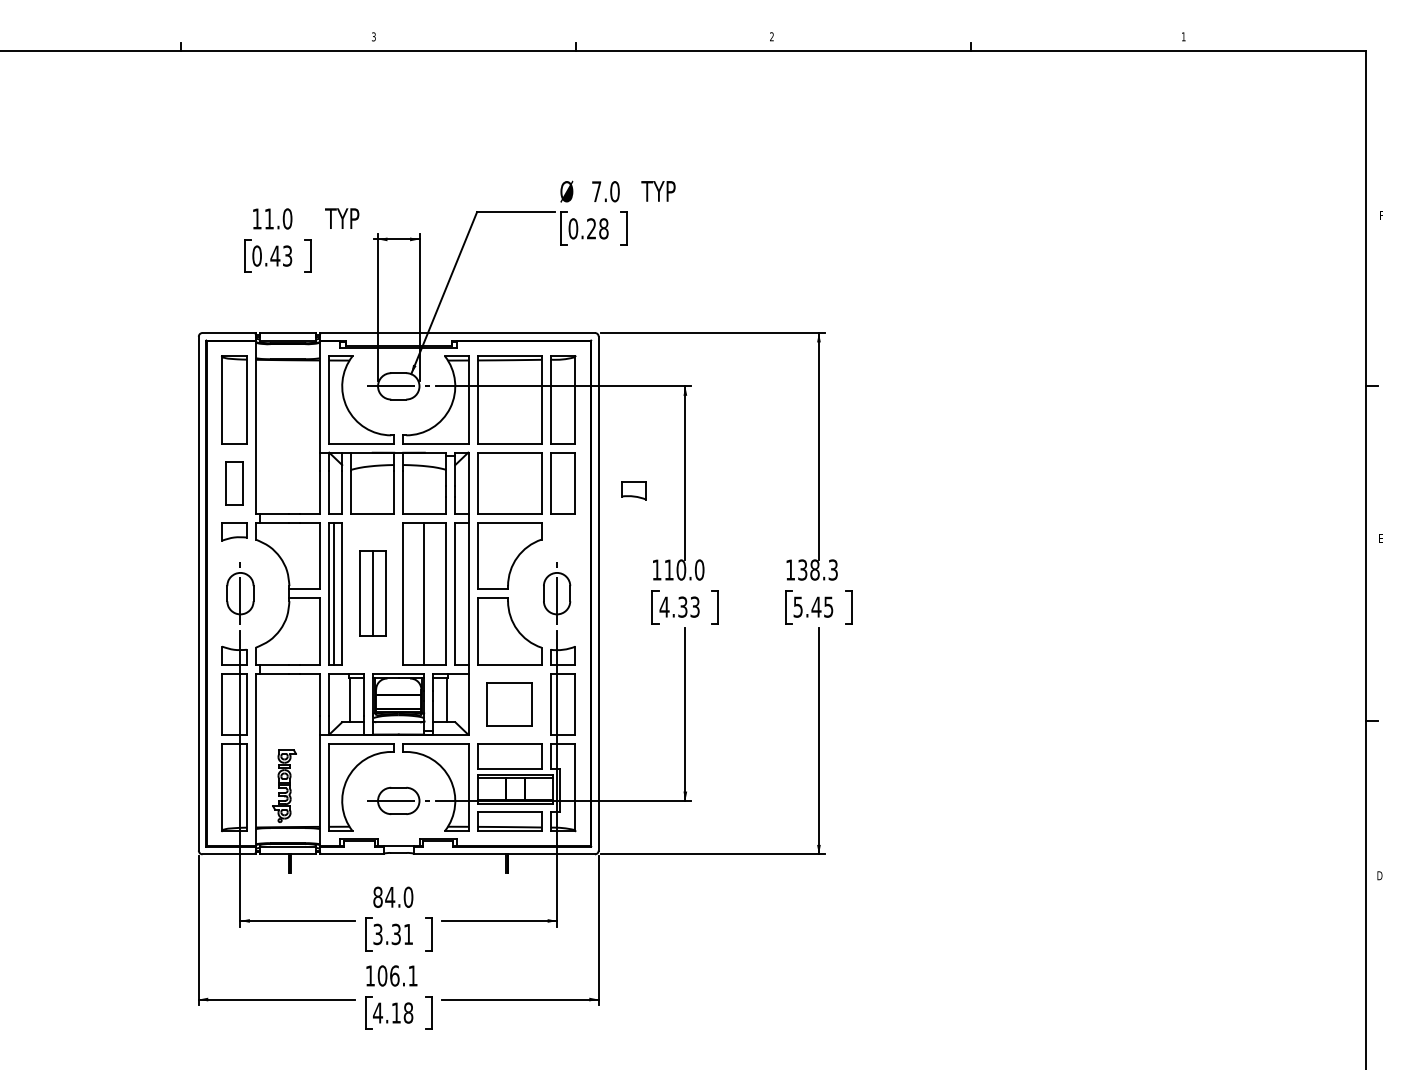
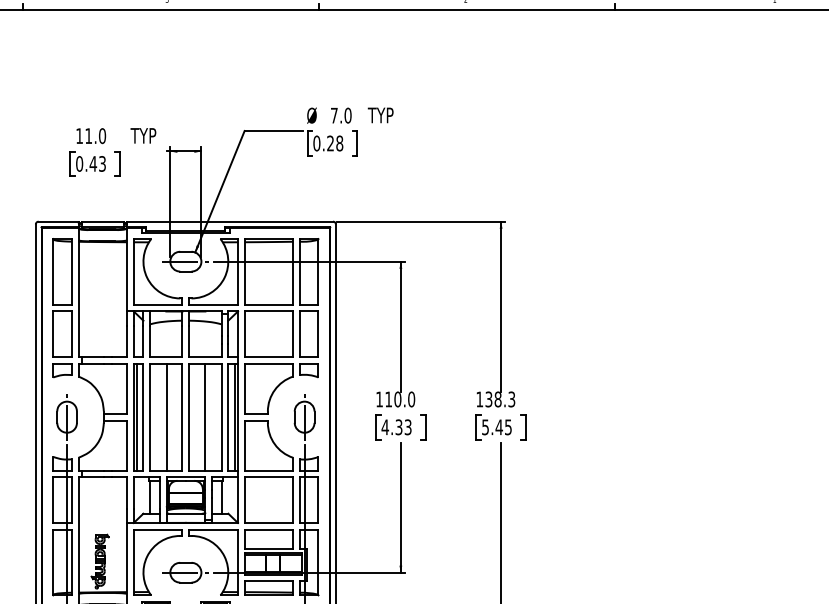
part: (234, 483) -> (62, 334), size x1.43
part: (633, 490) -> (308, 370), moved
part: (372, 593) -> (166, 417), size x1.67
line: (464, 593) -> (235, 417), added
part: (509, 704) -> (268, 500), size x1.43

